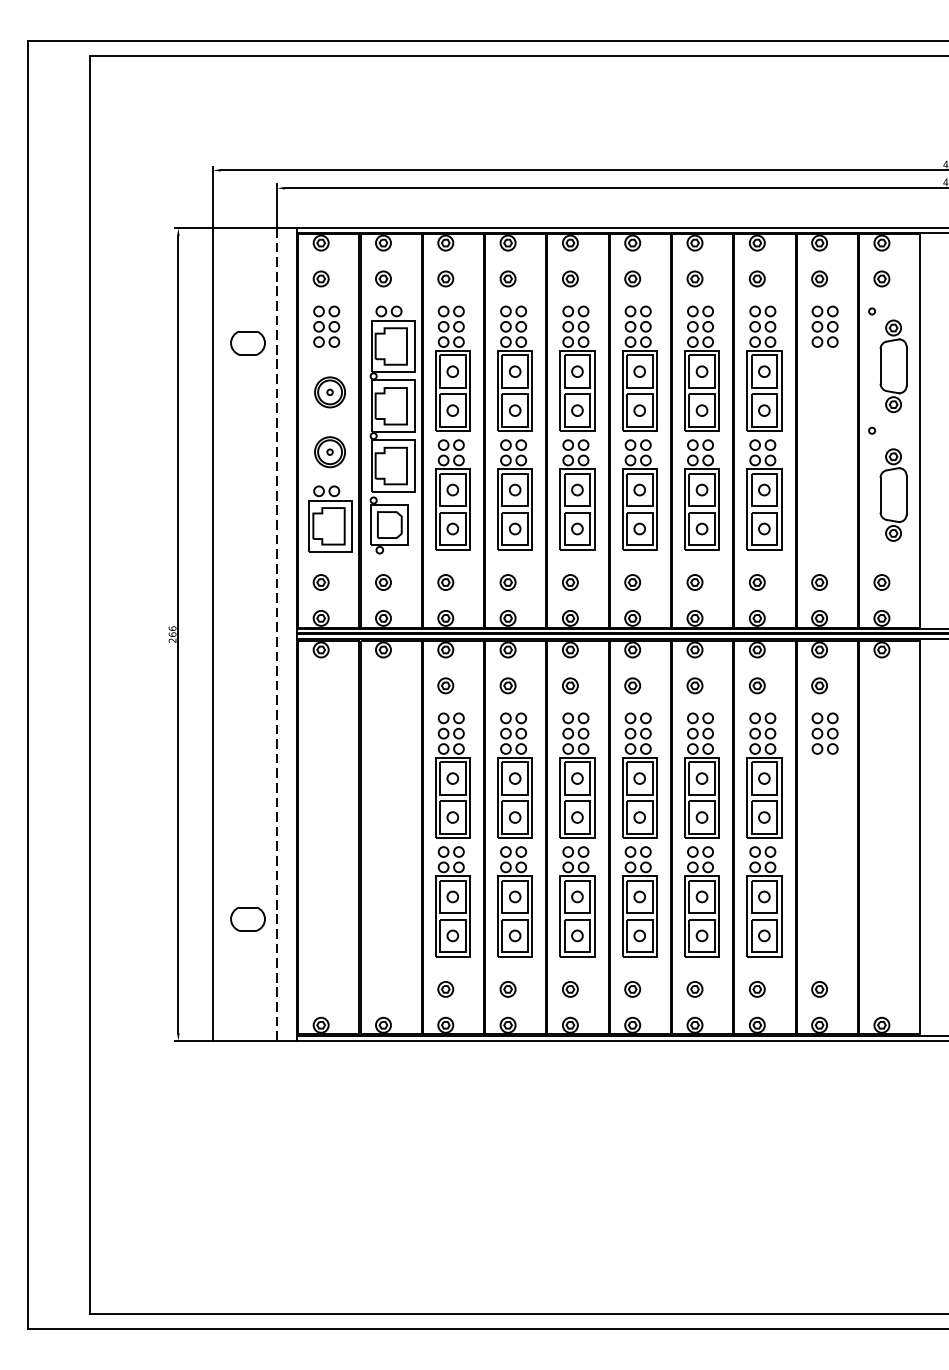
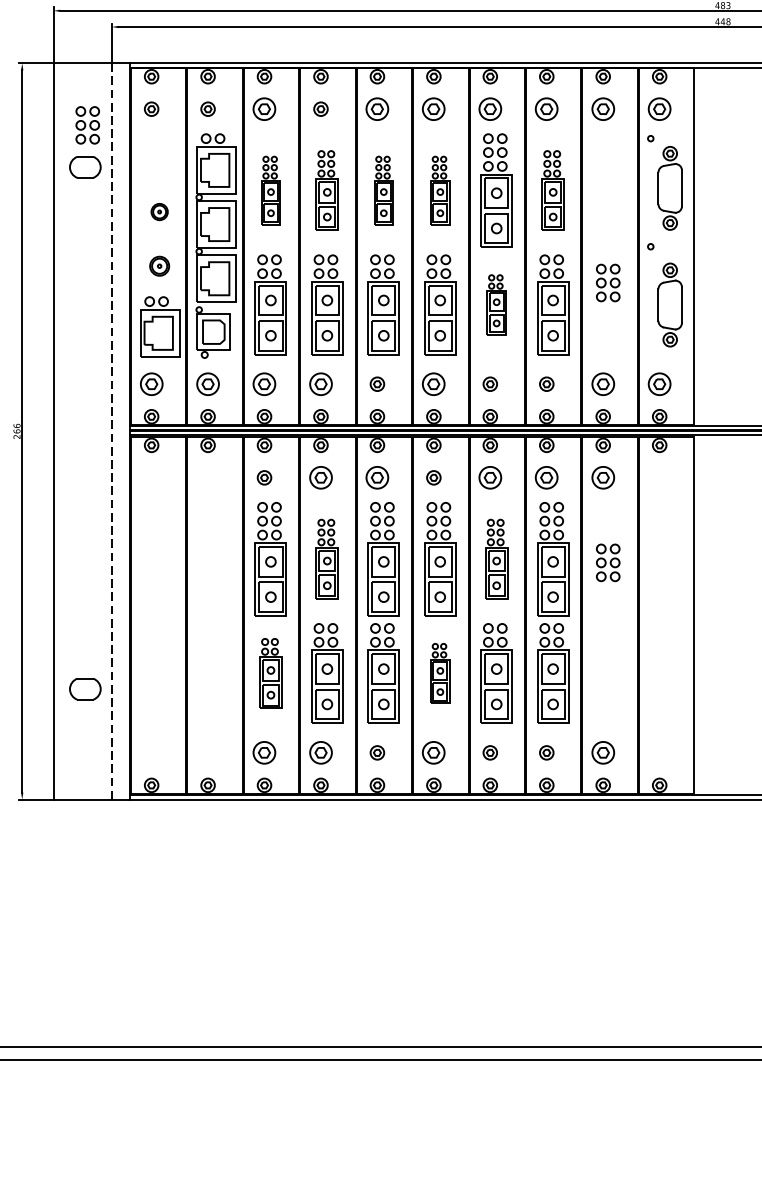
part: (445, 278) -> (264, 108), size x1.6
part: (570, 278) -> (377, 108), size x1.6
part: (632, 278) -> (433, 108), size x1.6
part: (694, 278) -> (489, 108), size x1.6
part: (757, 278) -> (546, 108), size x1.6
part: (819, 278) -> (603, 108), size x1.6
part: (881, 278) -> (659, 108), size x1.6
part: (326, 326) -> (87, 125), moved
part: (824, 326) -> (607, 282), moved
part: (452, 368) -> (270, 190), size x0.6
part: (514, 368) -> (326, 190), size x0.7
part: (577, 368) -> (383, 190), size x0.6
part: (639, 368) -> (440, 190), size x0.6
part: (764, 368) -> (553, 190), size x0.7
part: (329, 392) -> (159, 212), size x0.6
part: (329, 452) -> (159, 266), size x0.7
part: (701, 494) -> (496, 304), size x0.6
part: (320, 582) -> (151, 384), size x1.6
part: (383, 582) -> (208, 384), size x1.6
part: (445, 582) -> (264, 384), size x1.6
part: (507, 582) -> (320, 384), size x1.6
part: (632, 582) -> (433, 384), size x1.6
part: (819, 582) -> (603, 384), size x1.6
part: (881, 582) -> (659, 384), size x1.6
part: (507, 685) -> (320, 477), size x1.6
part: (570, 685) -> (377, 477), size x1.6
part: (694, 685) -> (489, 477), size x1.6
part: (757, 685) -> (546, 477), size x1.6
part: (819, 685) -> (603, 477), size x1.6
part: (824, 733) -> (607, 562), moved
part: (514, 775) -> (326, 559), size x0.7
part: (701, 775) -> (496, 559), size x0.7
part: (452, 901) -> (270, 673), size x0.7
part: (639, 901) -> (440, 673), size x0.6
part: (445, 989) -> (264, 752), size x1.6
part: (507, 989) -> (320, 752), size x1.6
part: (632, 989) -> (433, 752), size x1.6
part: (819, 989) -> (603, 752), size x1.6

